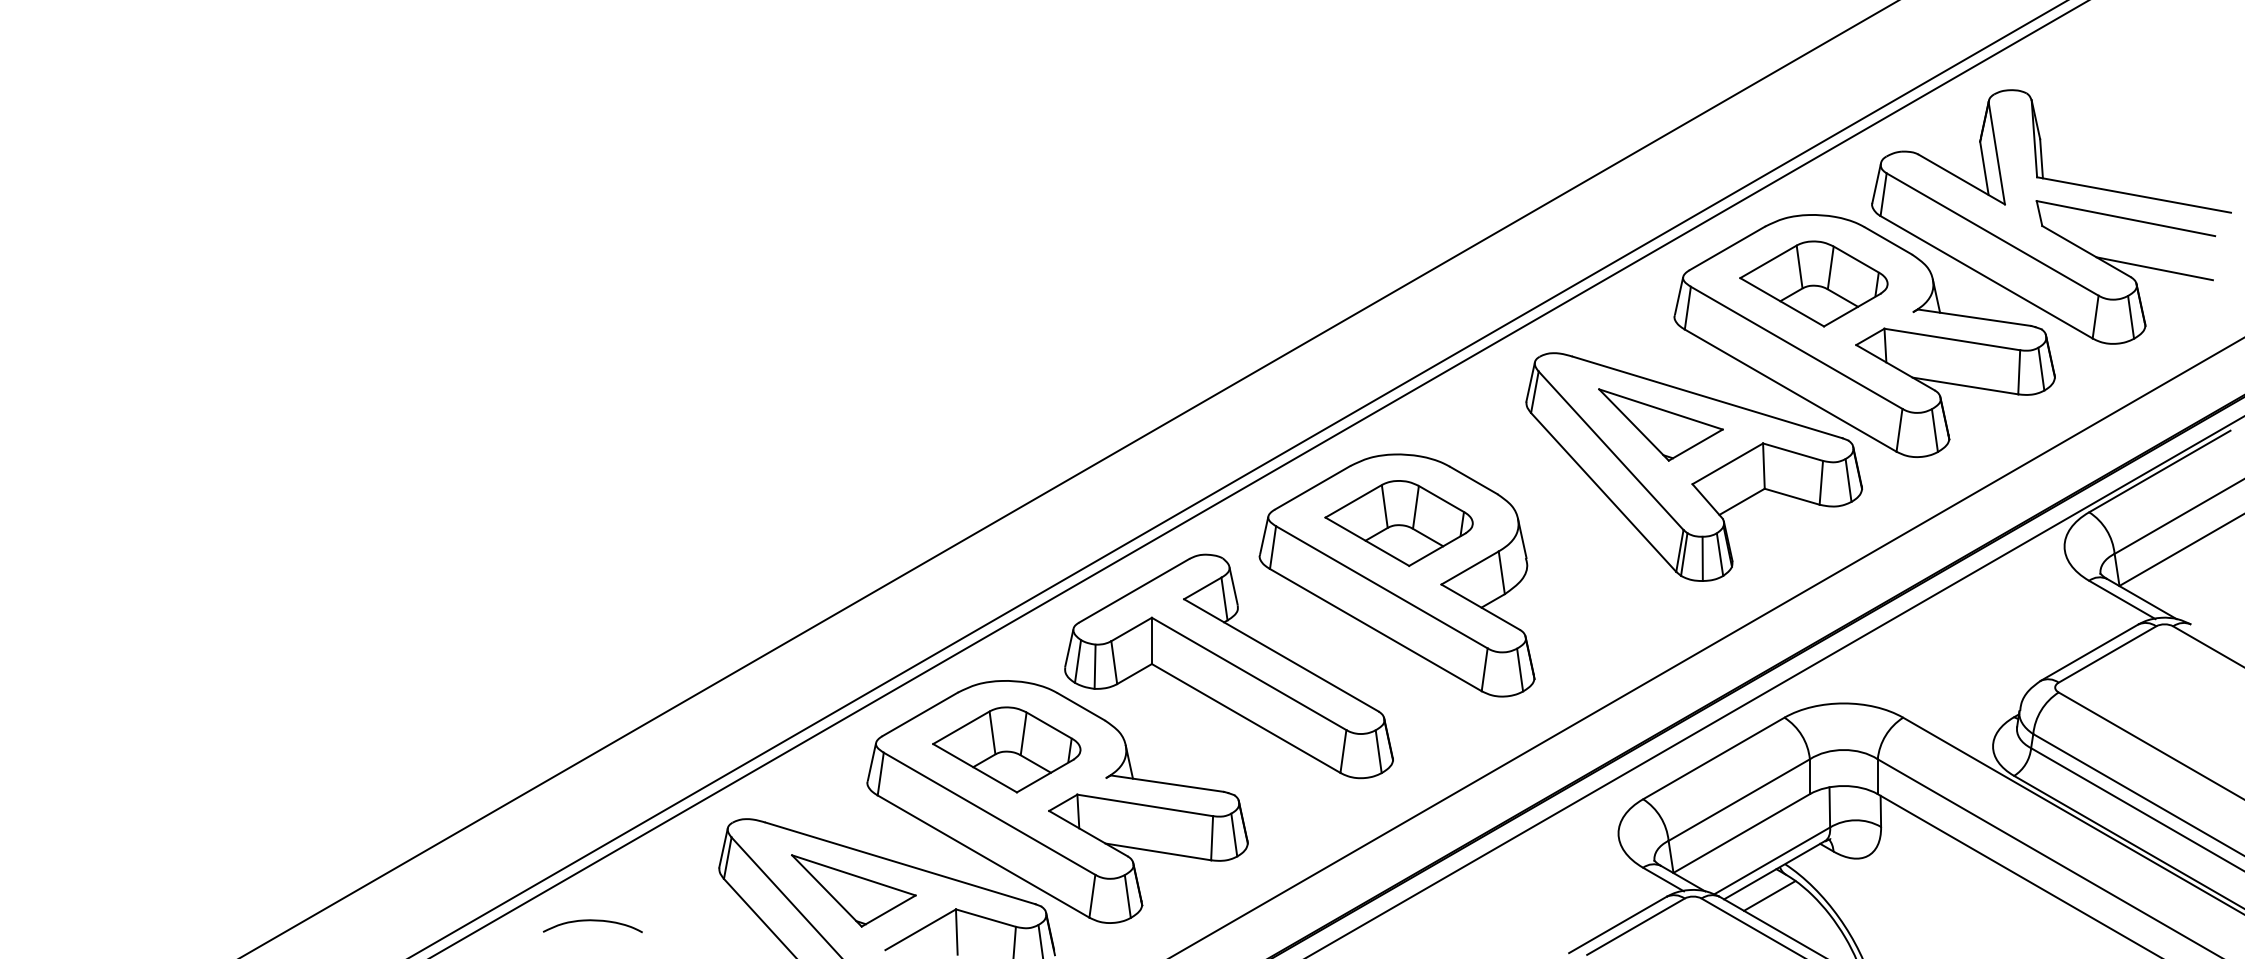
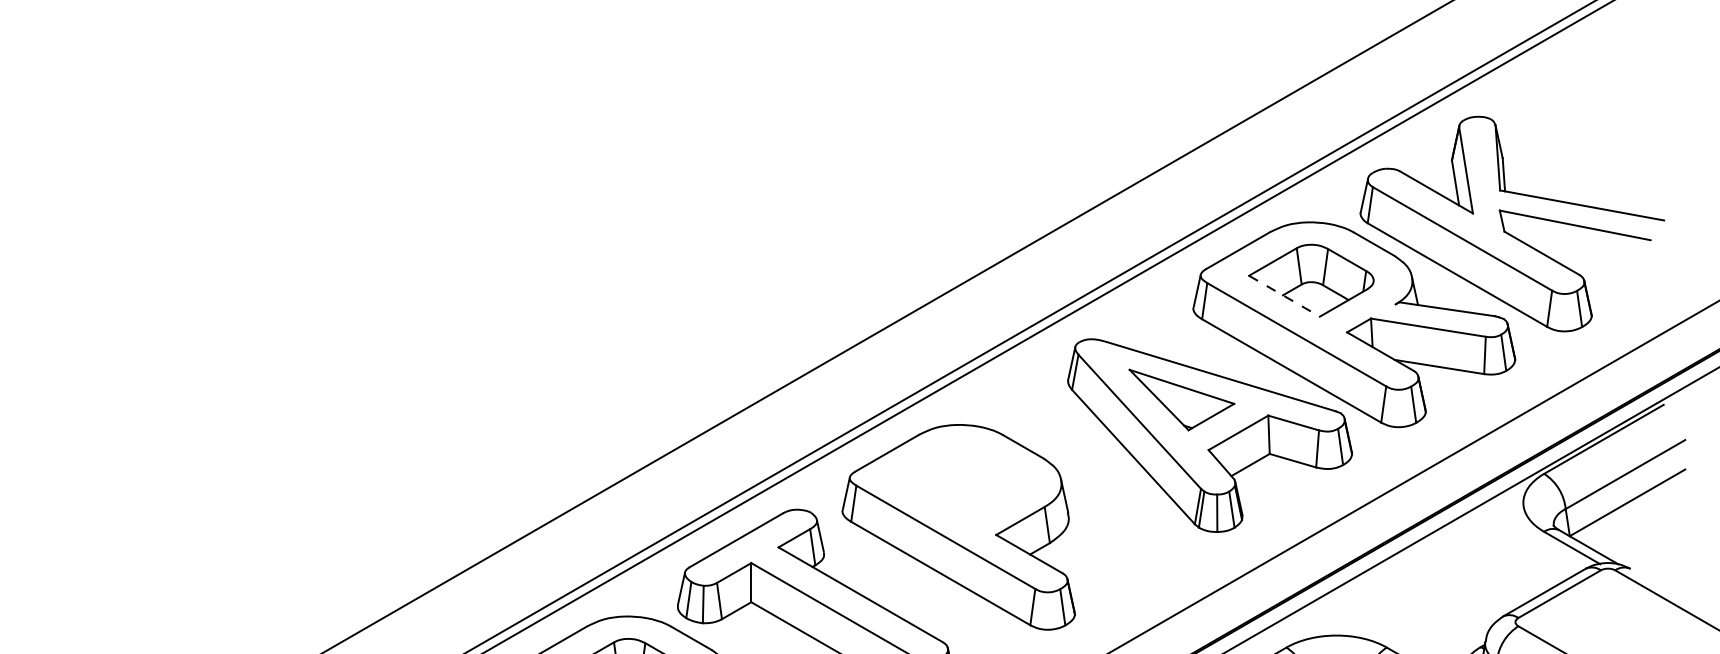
line: (2154, 268) -> (1599, 267), removed
line: (1782, 302) -> (1284, 296), solid -> dashed
part: (1398, 523) -> (959, 483), removed

